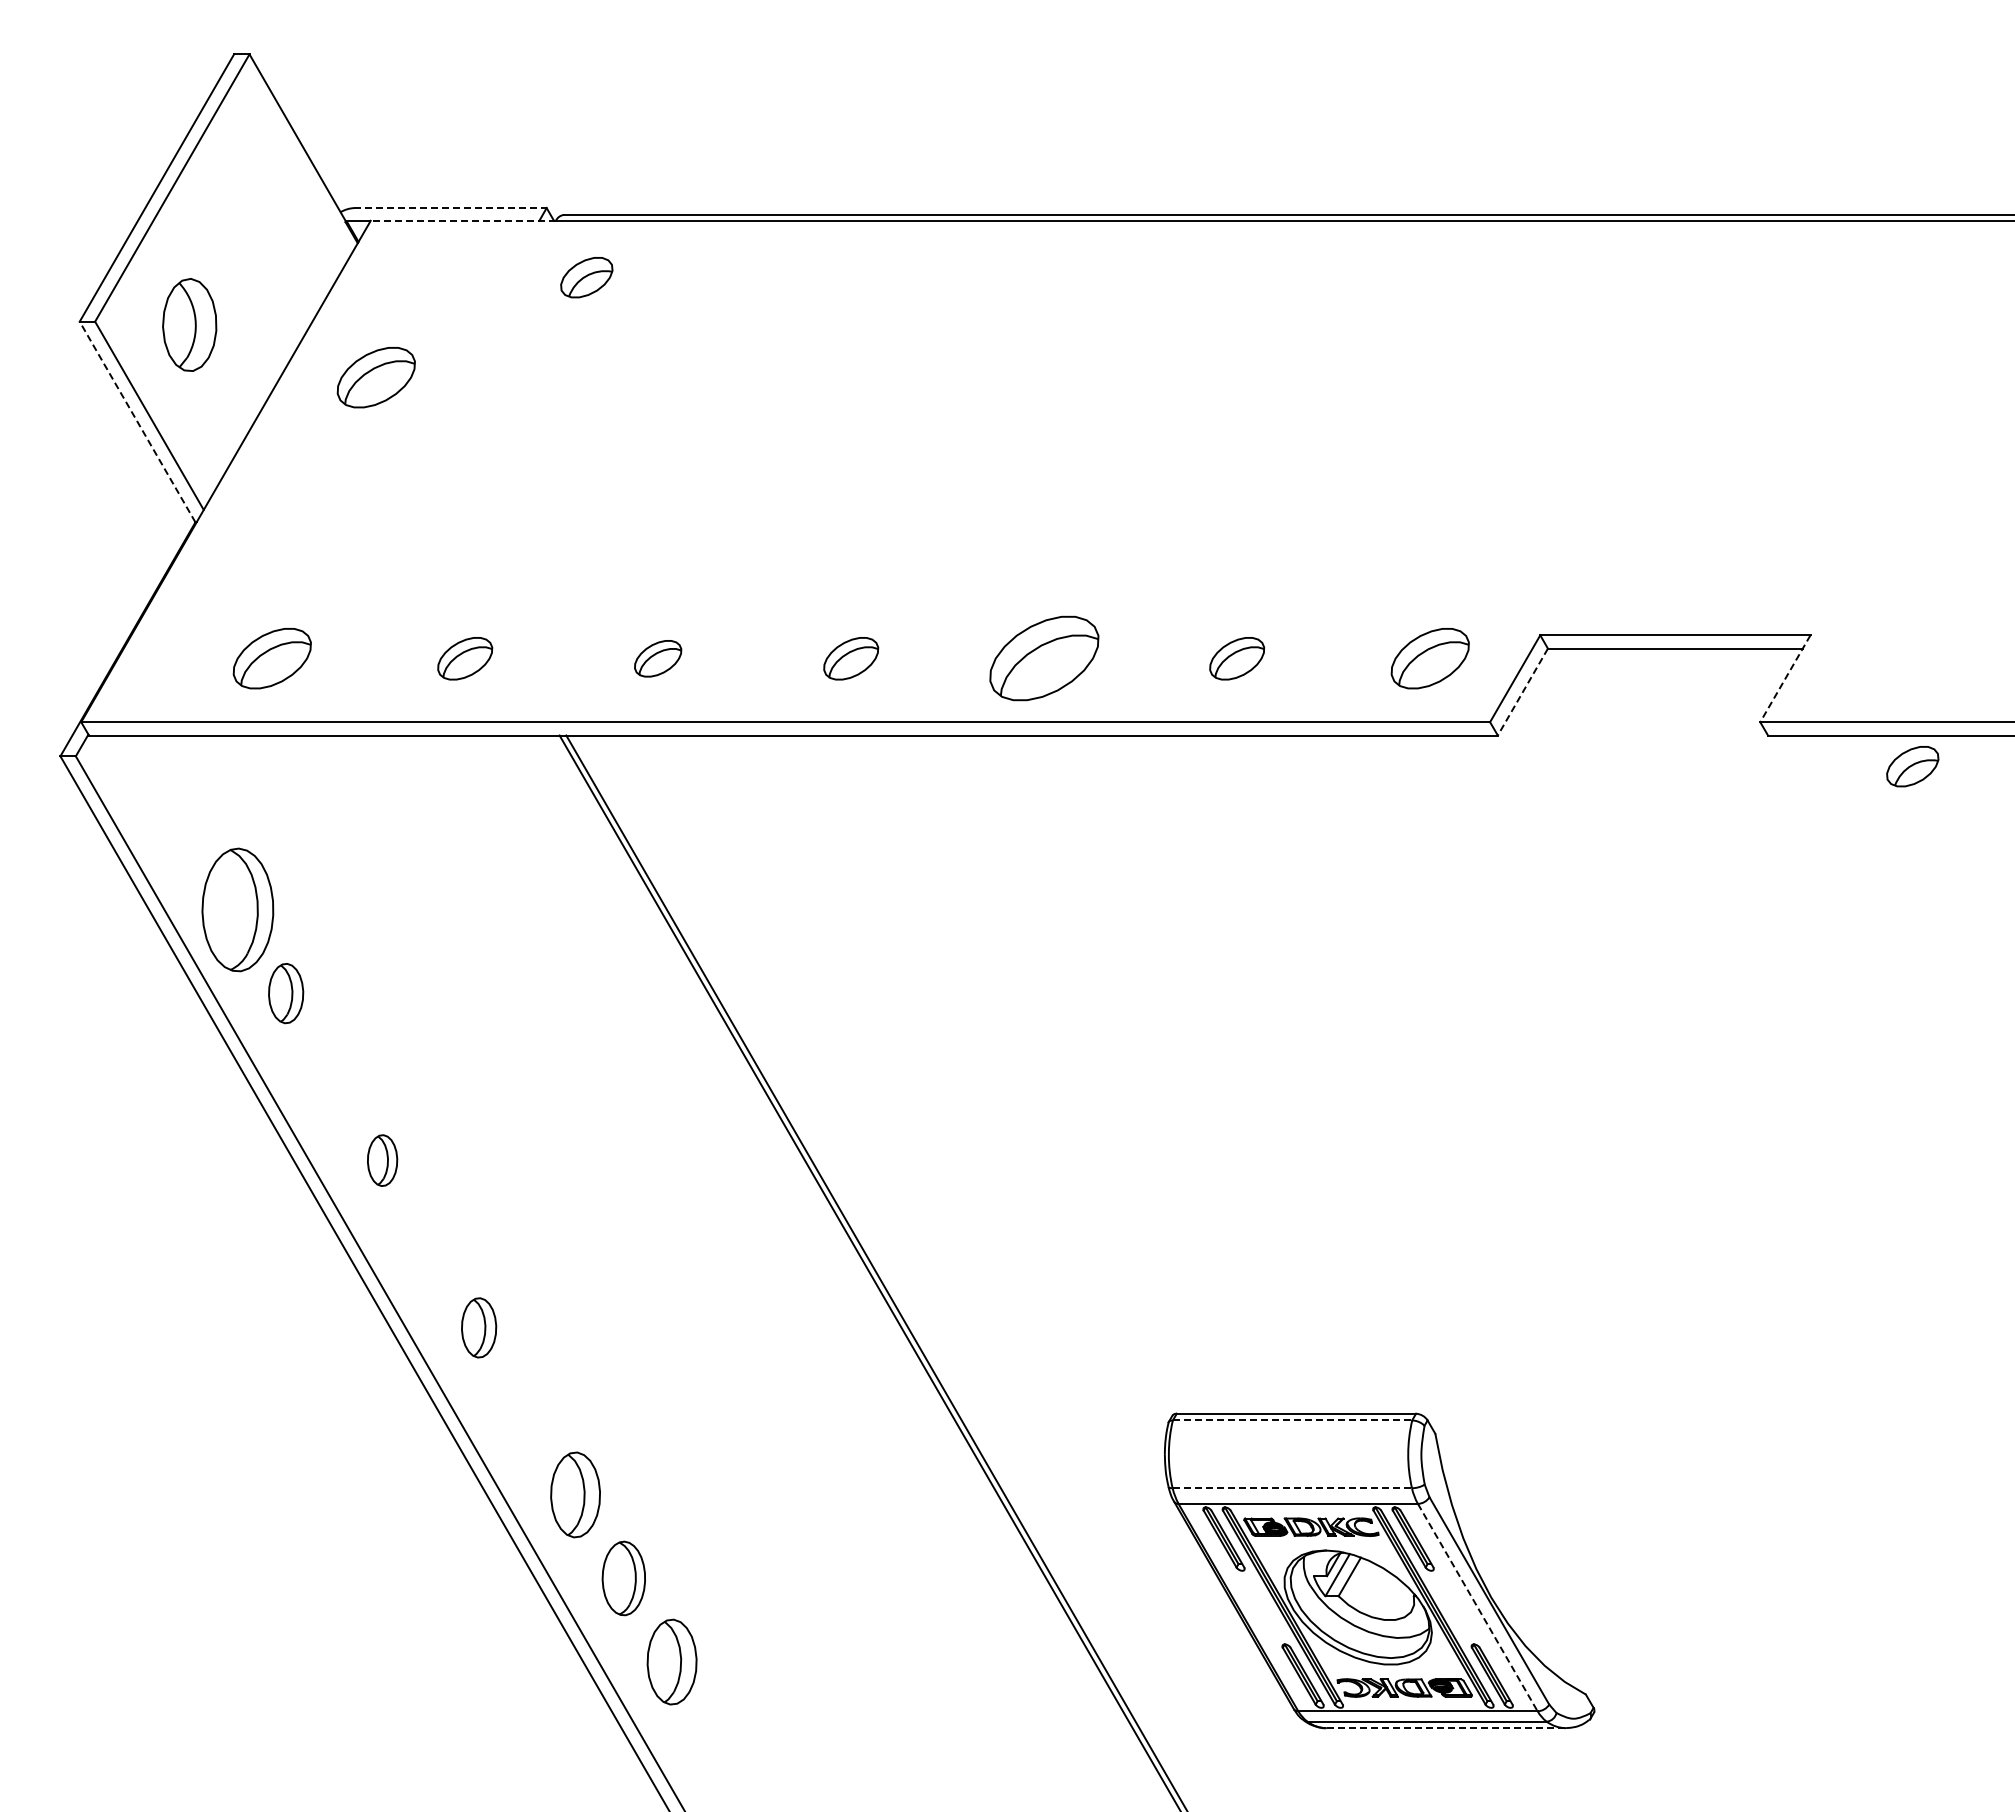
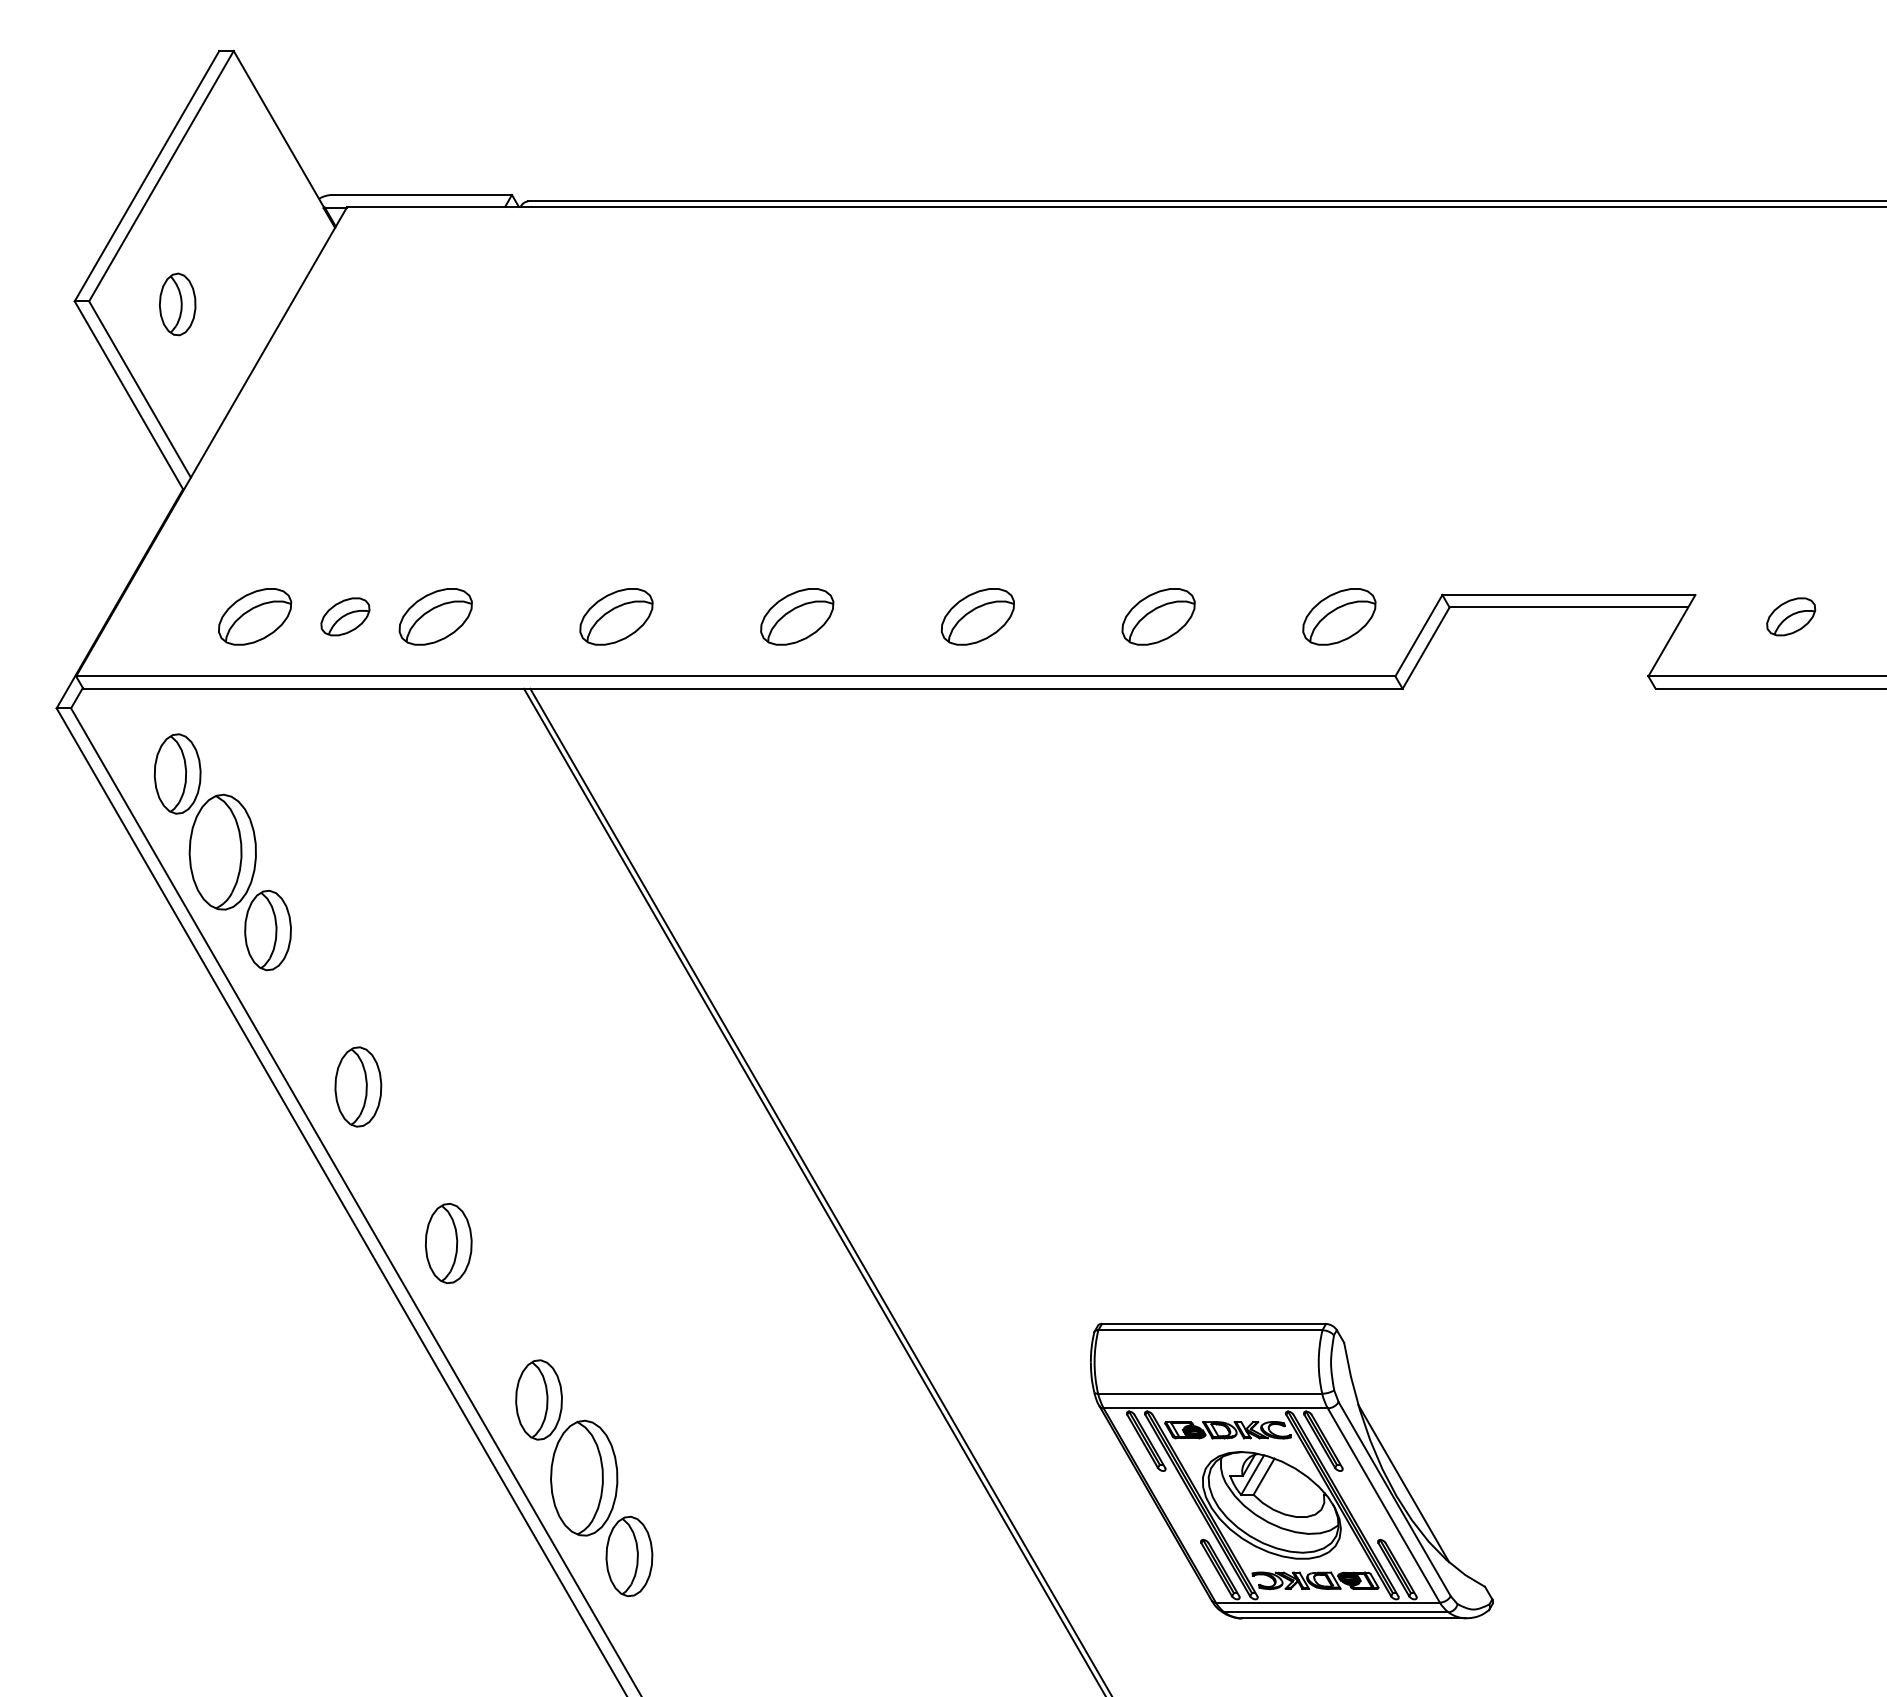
line: (451, 208) -> (422, 195), dashed -> solid
line: (463, 220) -> (434, 206), dashed -> solid
part: (586, 277) -> (345, 616), moved
part: (189, 324) -> (177, 303), size x0.71
part: (375, 377) -> (351, 353), removed
line: (137, 422) -> (128, 395), dashed -> solid
part: (464, 658) -> (435, 616), size x1.43
part: (657, 658) -> (615, 616), size x1.67
part: (850, 658) -> (796, 616), size x1.43
part: (1043, 658) -> (977, 616), size x0.71
part: (1236, 658) -> (1157, 616), size x1.43
line: (1785, 679) -> (1672, 636), dashed -> solid
line: (1522, 692) -> (1425, 648), dashed -> solid
part: (1912, 766) -> (1790, 616), moved
part: (189, 826) -> (177, 774), added
part: (285, 993) -> (267, 930), size x1.43
part: (382, 1160) -> (358, 1086), size x1.67
part: (478, 1327) -> (448, 1243), size x1.43
line: (1292, 1420) -> (1210, 1330), dashed -> solid
line: (1292, 1488) -> (1210, 1393), dashed -> solid
part: (623, 1578) -> (583, 1478), size x1.67
line: (1498, 1584) -> (1403, 1483), added
line: (1477, 1607) -> (1383, 1505), dashed -> solid
line: (1446, 1728) -> (1354, 1618), dashed -> solid

